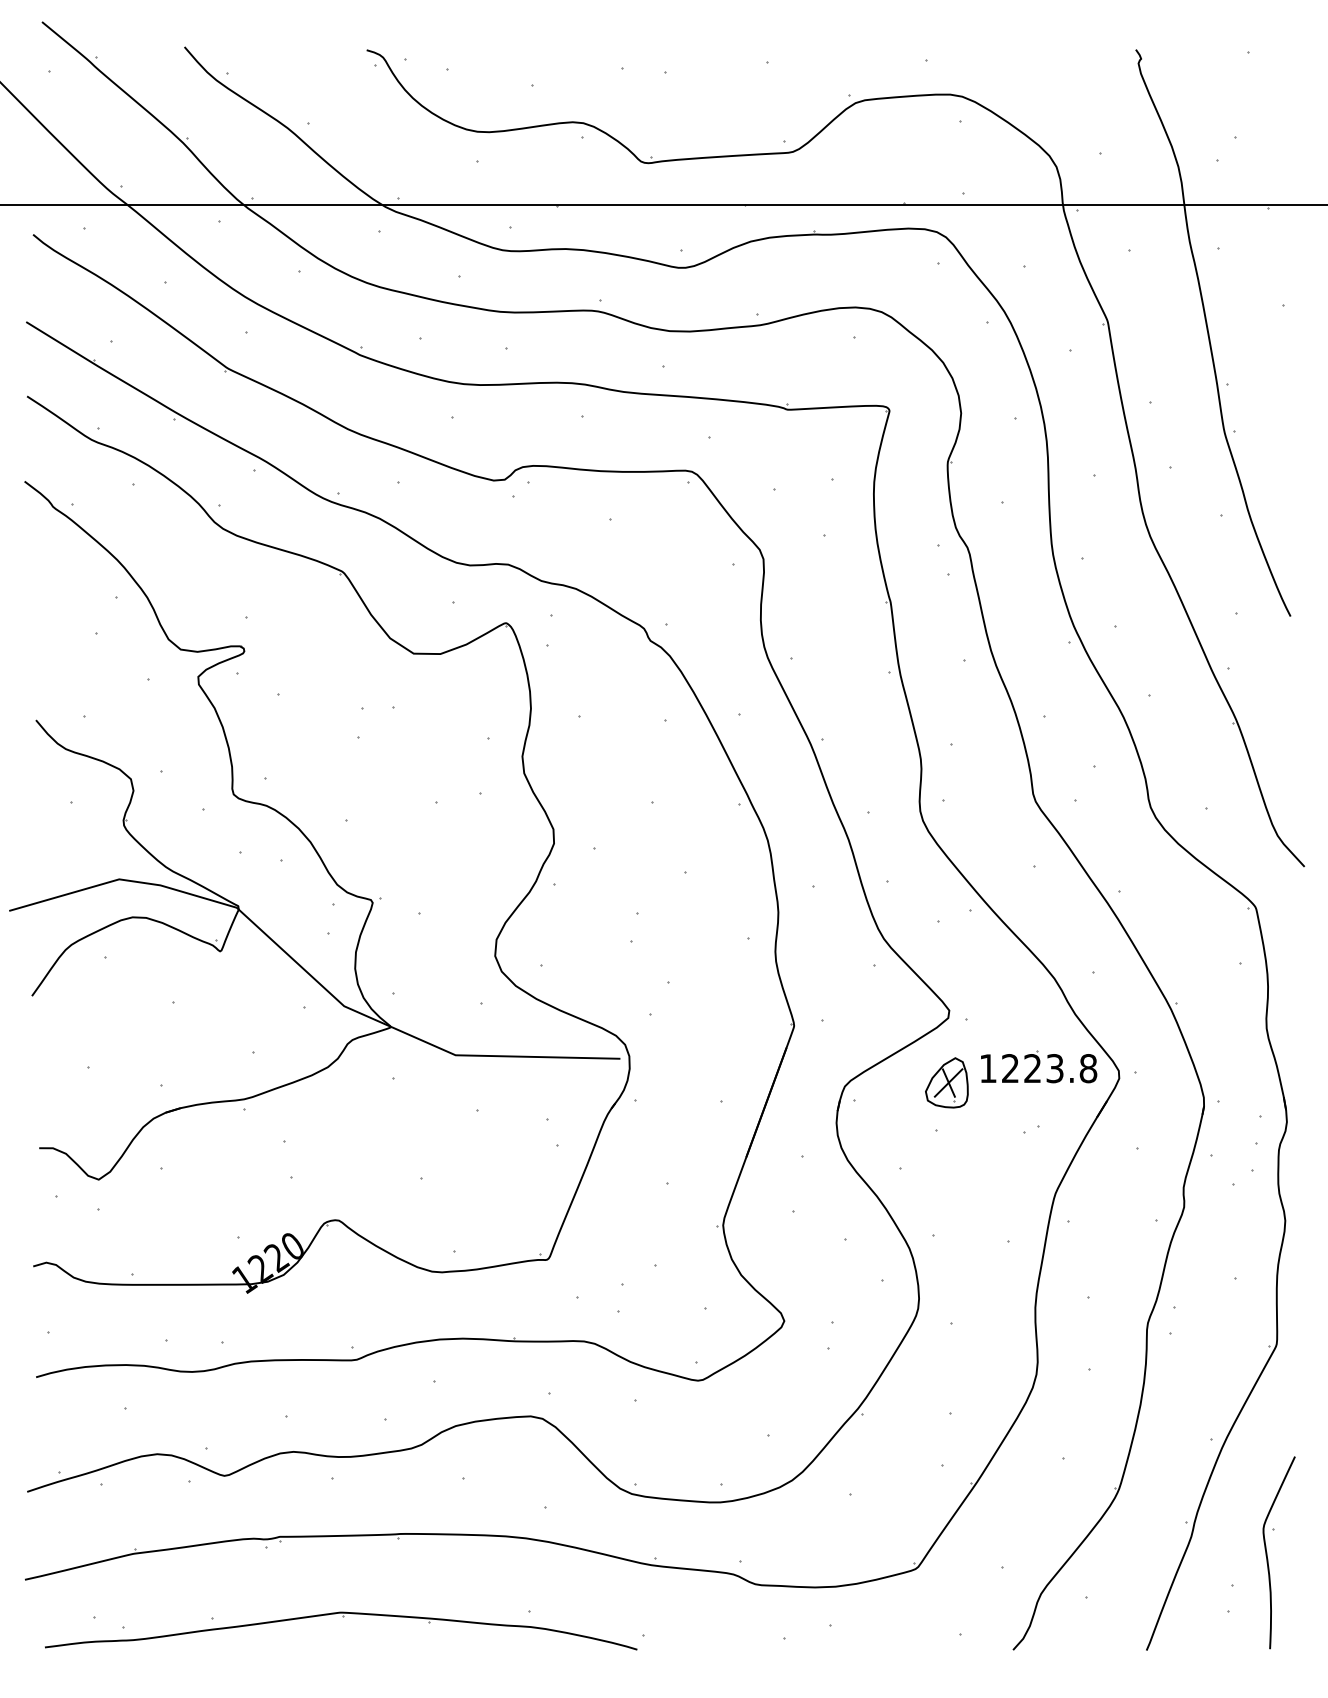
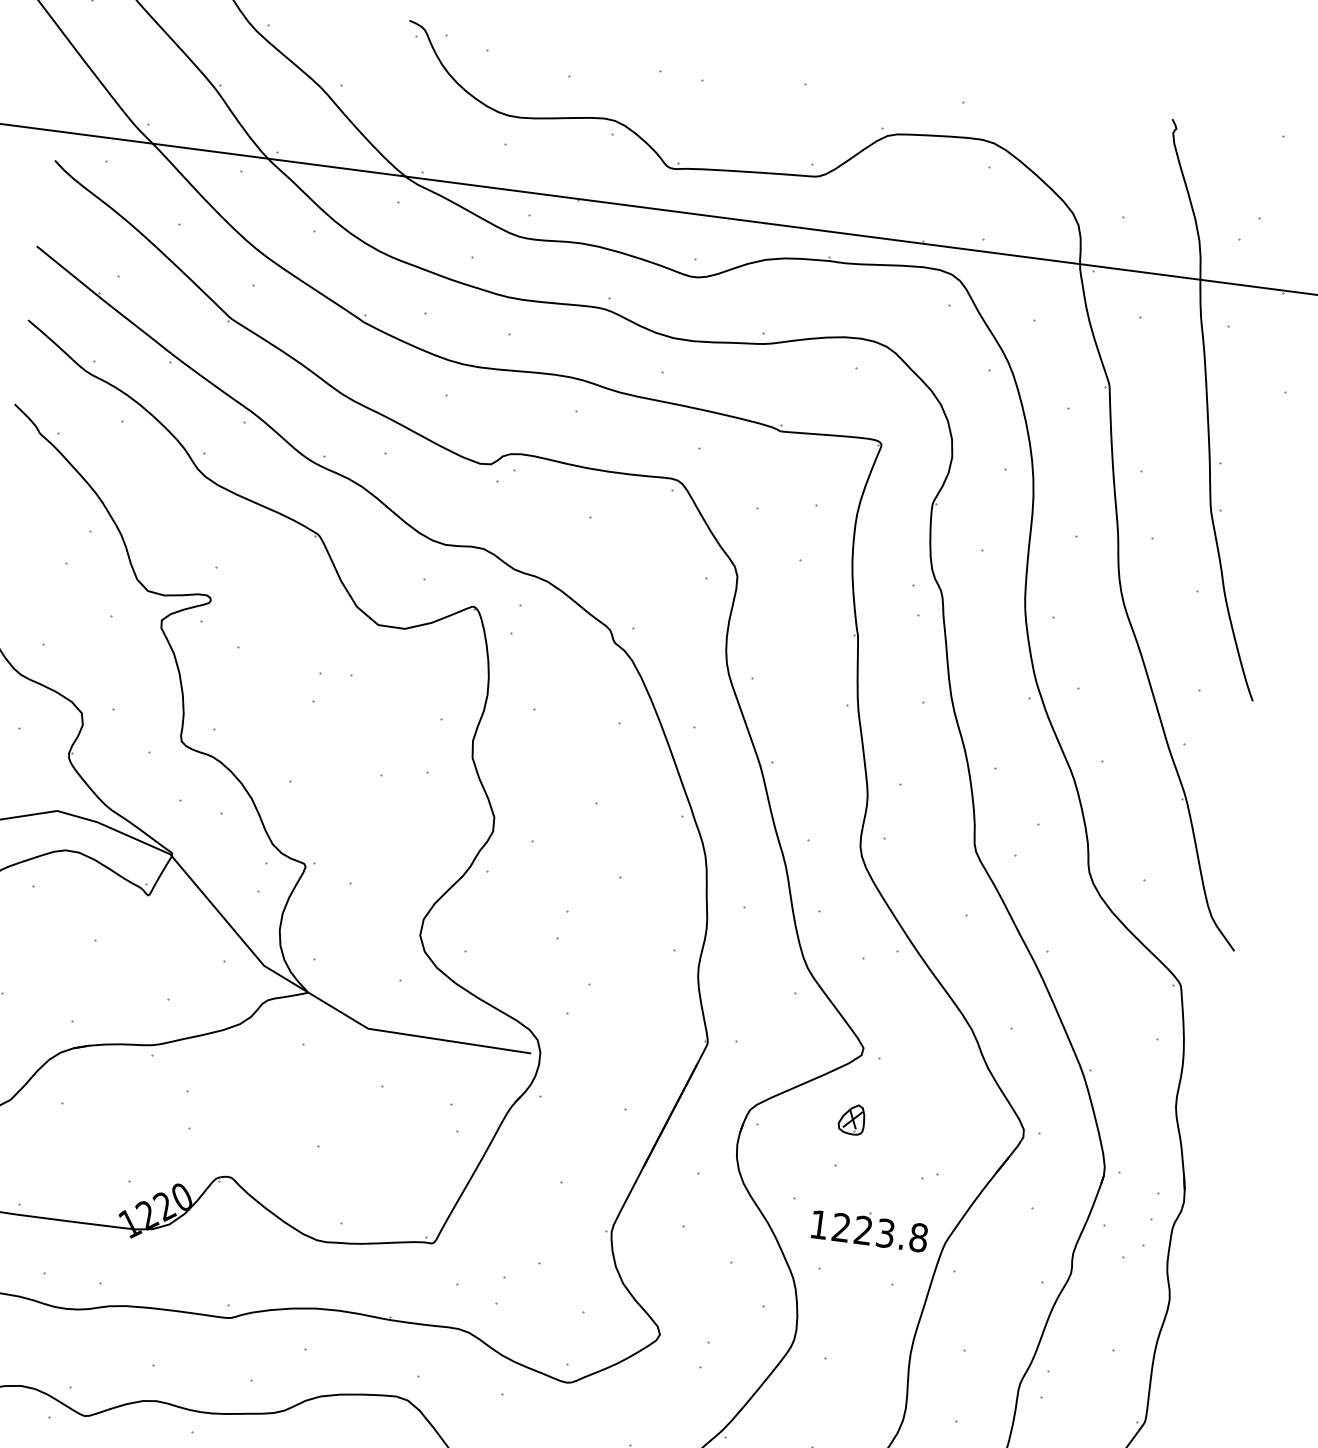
part: (1039, 1066) -> (870, 1229), moved
part: (946, 1082) -> (851, 1118), size x0.6

